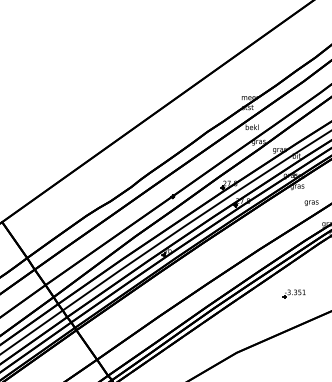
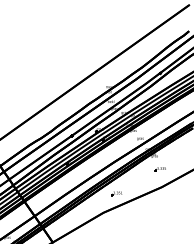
part: (293, 293) -> (116, 193), moved

